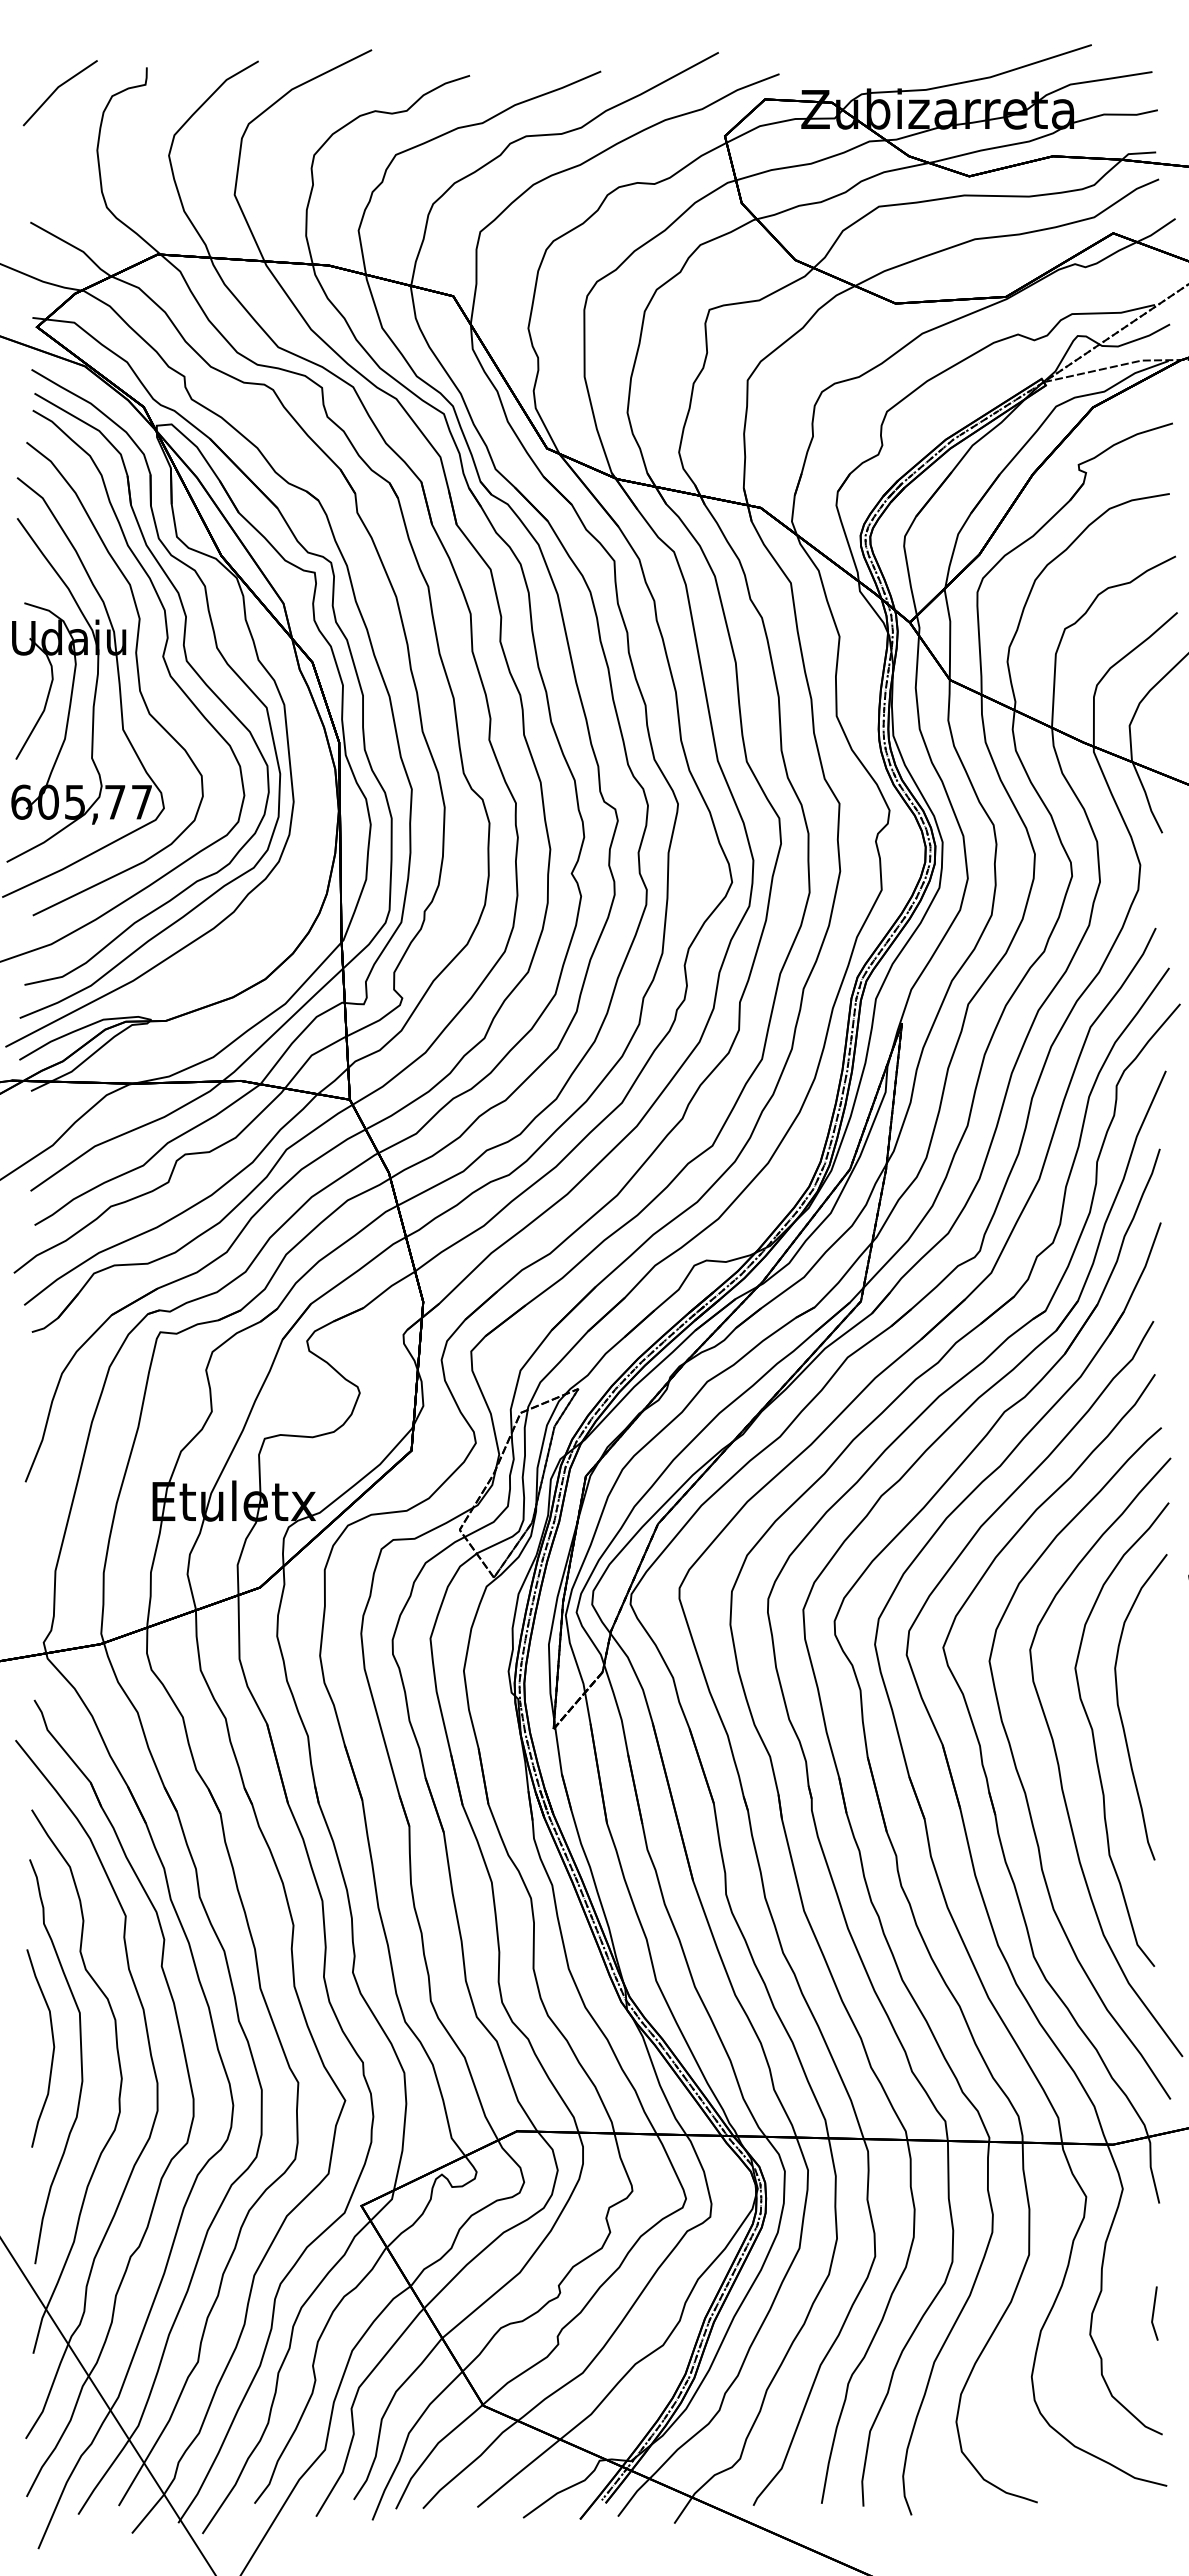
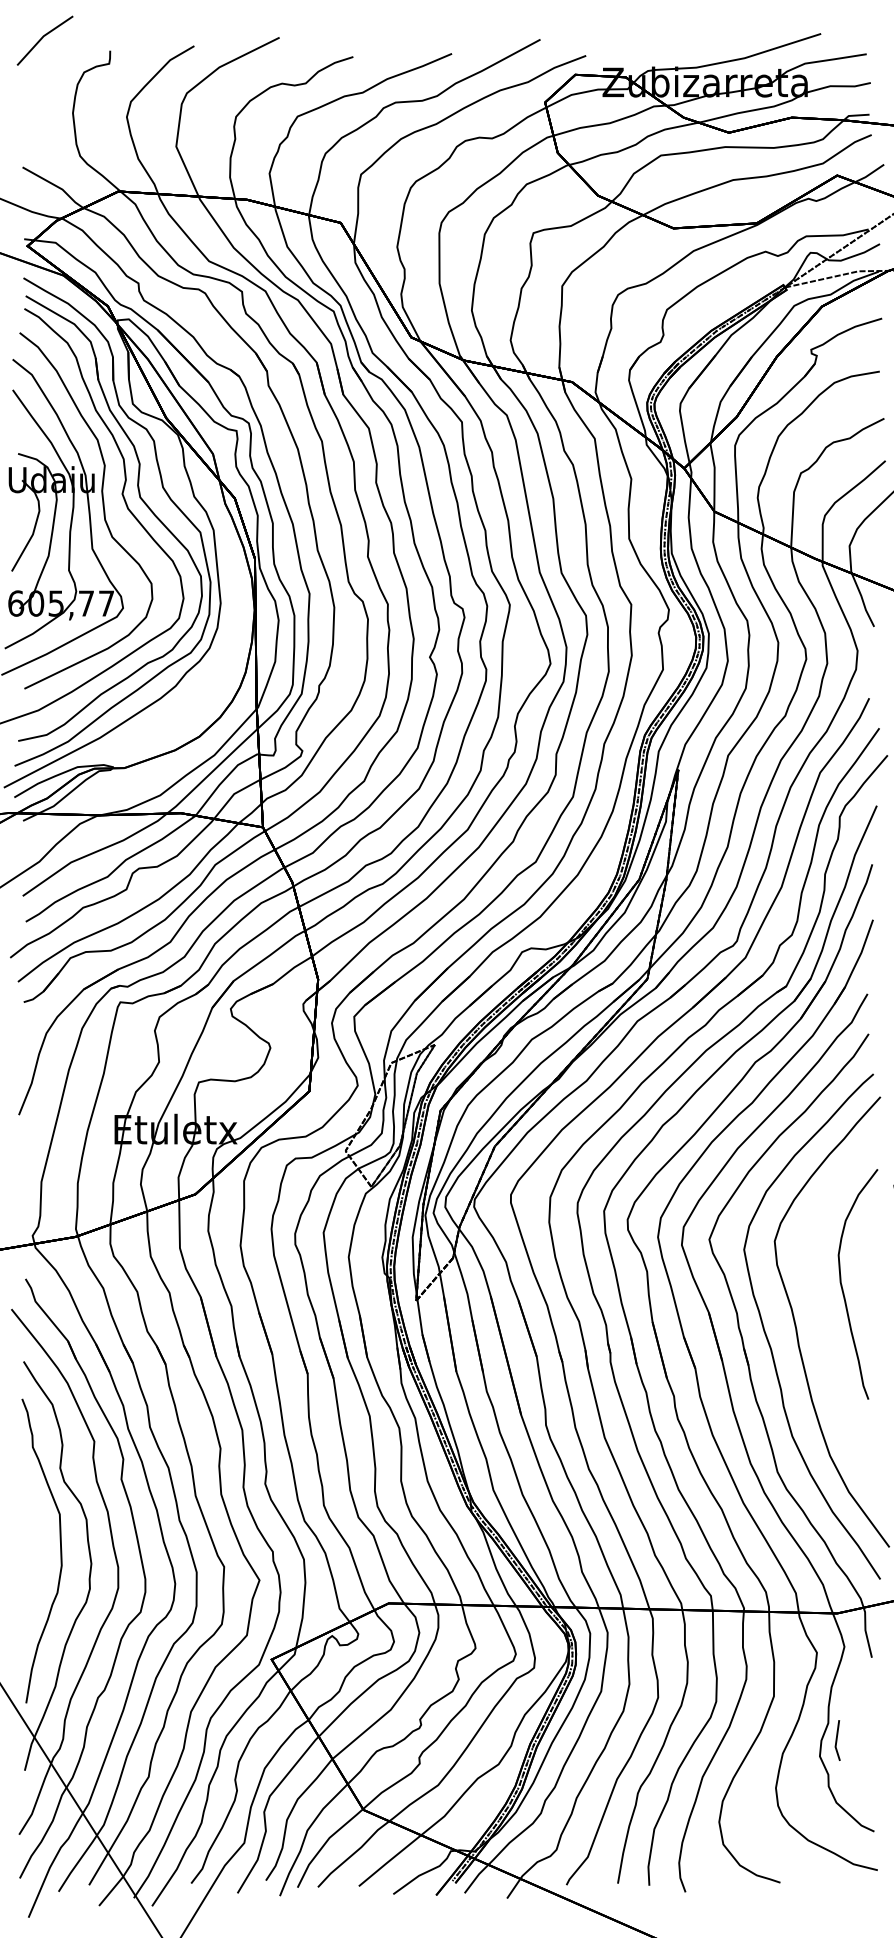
line: (56, 90) -> (42, 38), moved
curve: (1094, 1736) -> (823, 1306), removed
curve: (52, 2050) -> (39, 1542), removed
line: (1154, 2313) -> (837, 1740), moved

